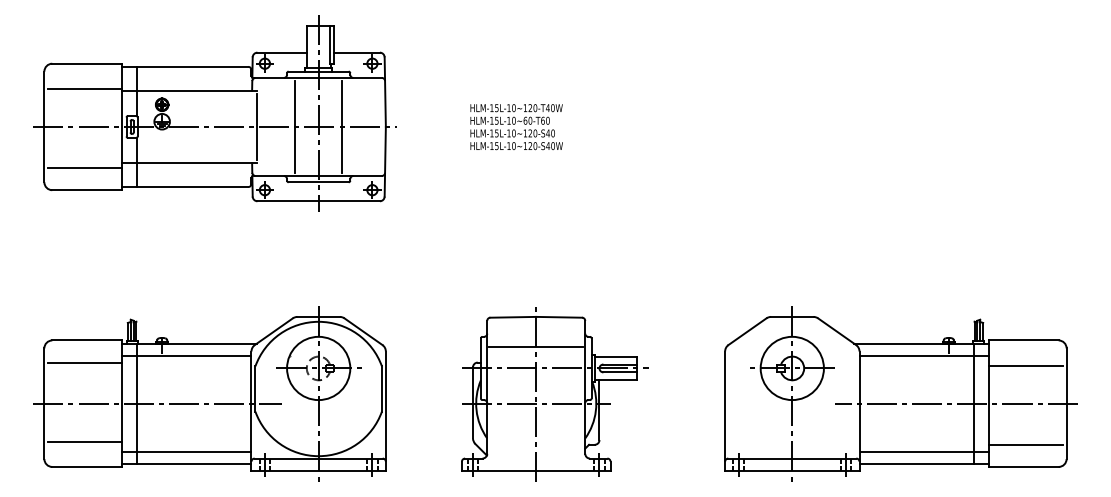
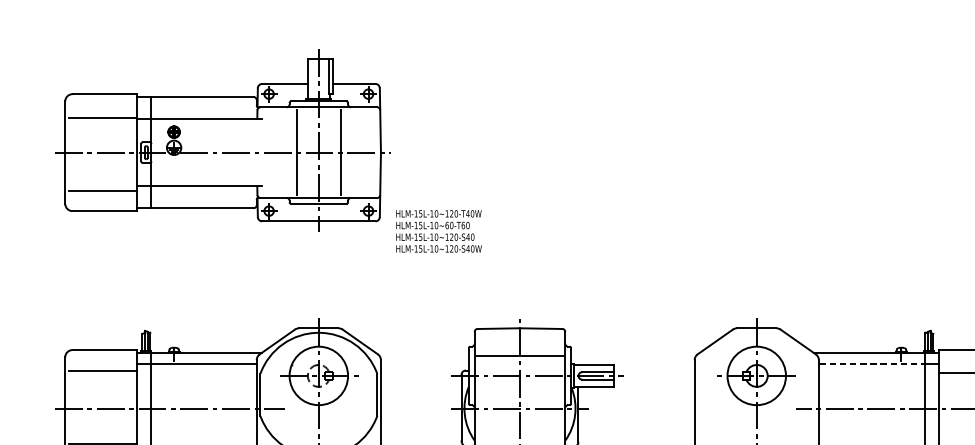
line: (256, 126) -> (261, 152), removed
text: (516, 127) -> (438, 231), moved
line: (917, 355) -> (872, 363), solid -> dashed

